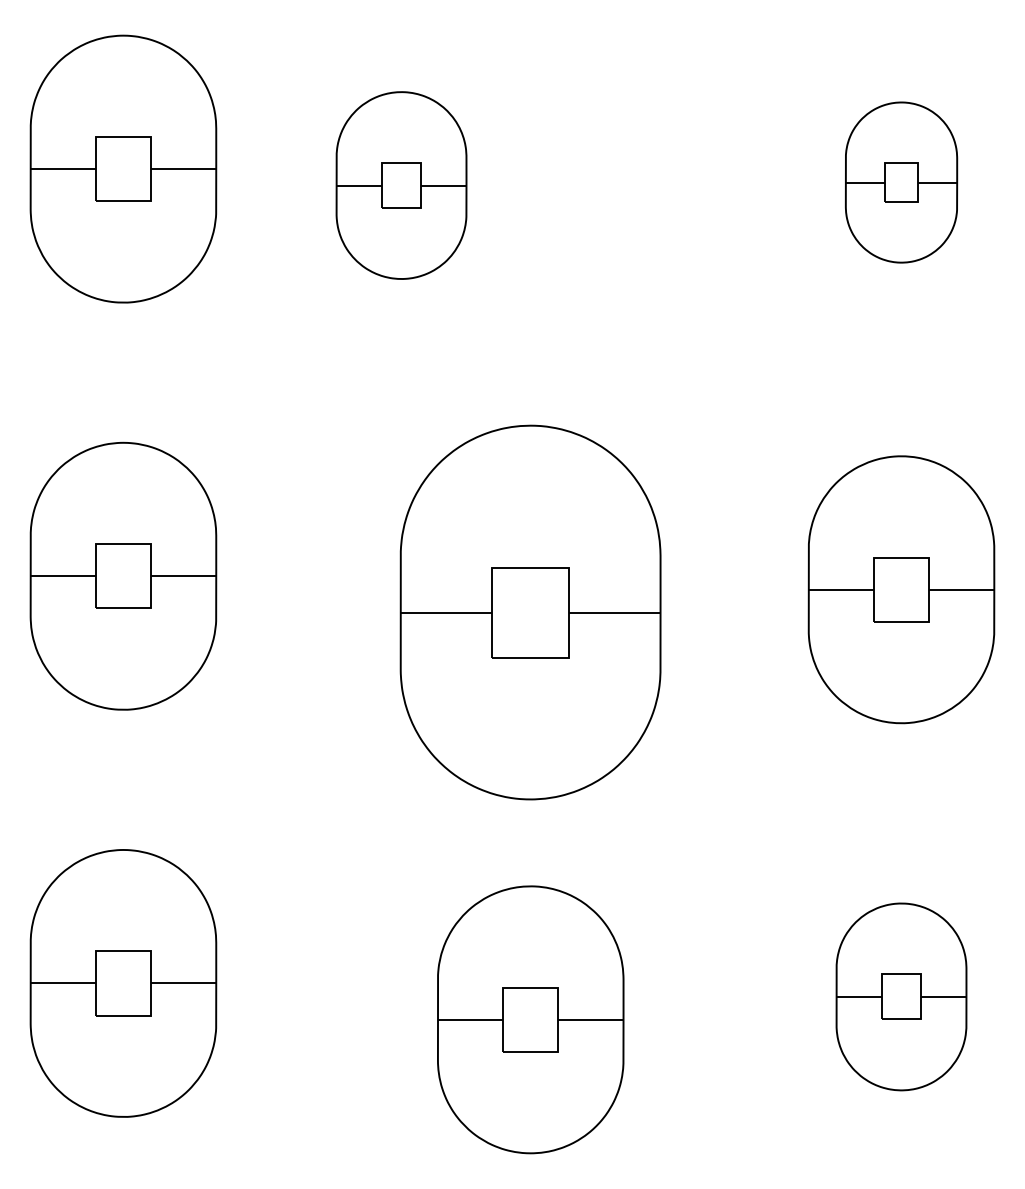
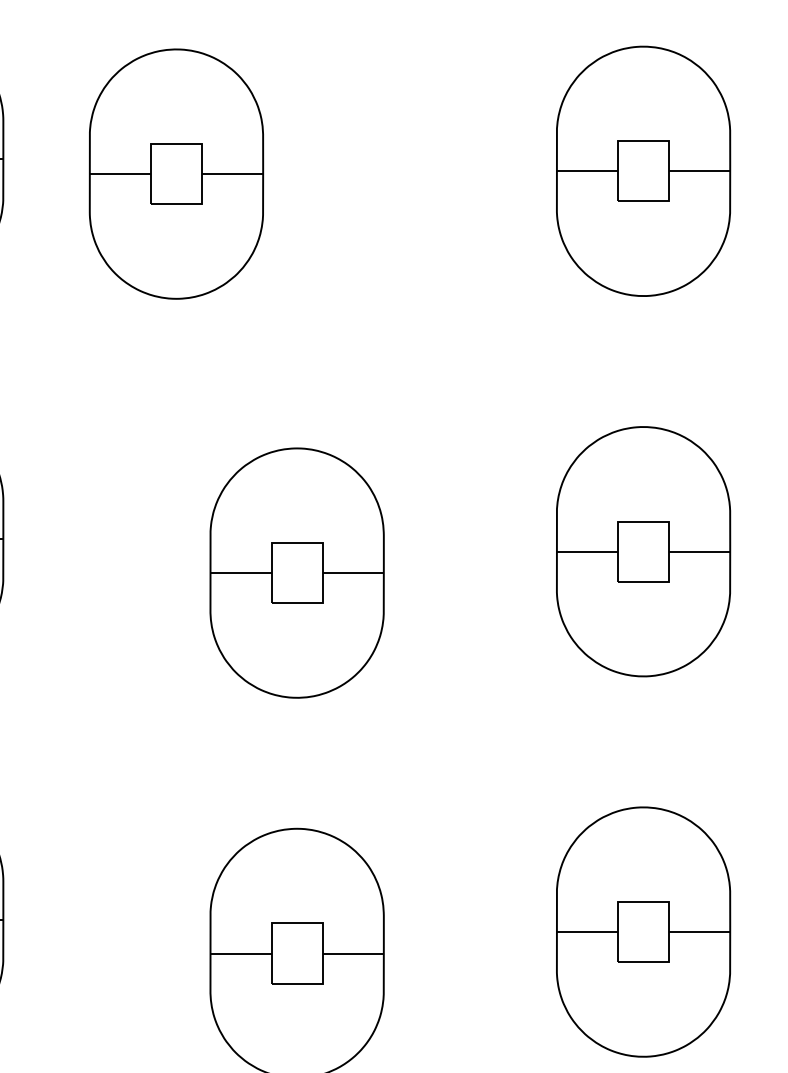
part: (901, 182) -> (643, 171), size x1.67
part: (401, 185) -> (176, 174), size x1.43
part: (530, 612) -> (296, 572), size x0.71
part: (901, 996) -> (643, 931), size x1.43

